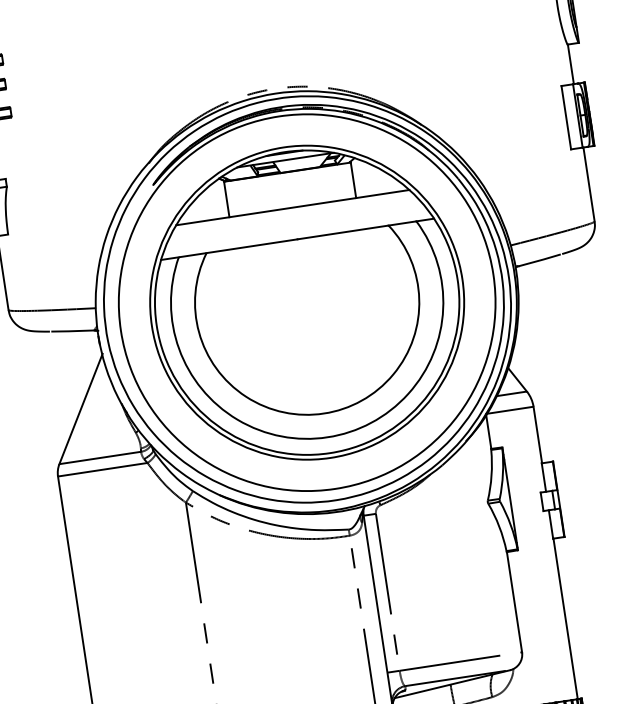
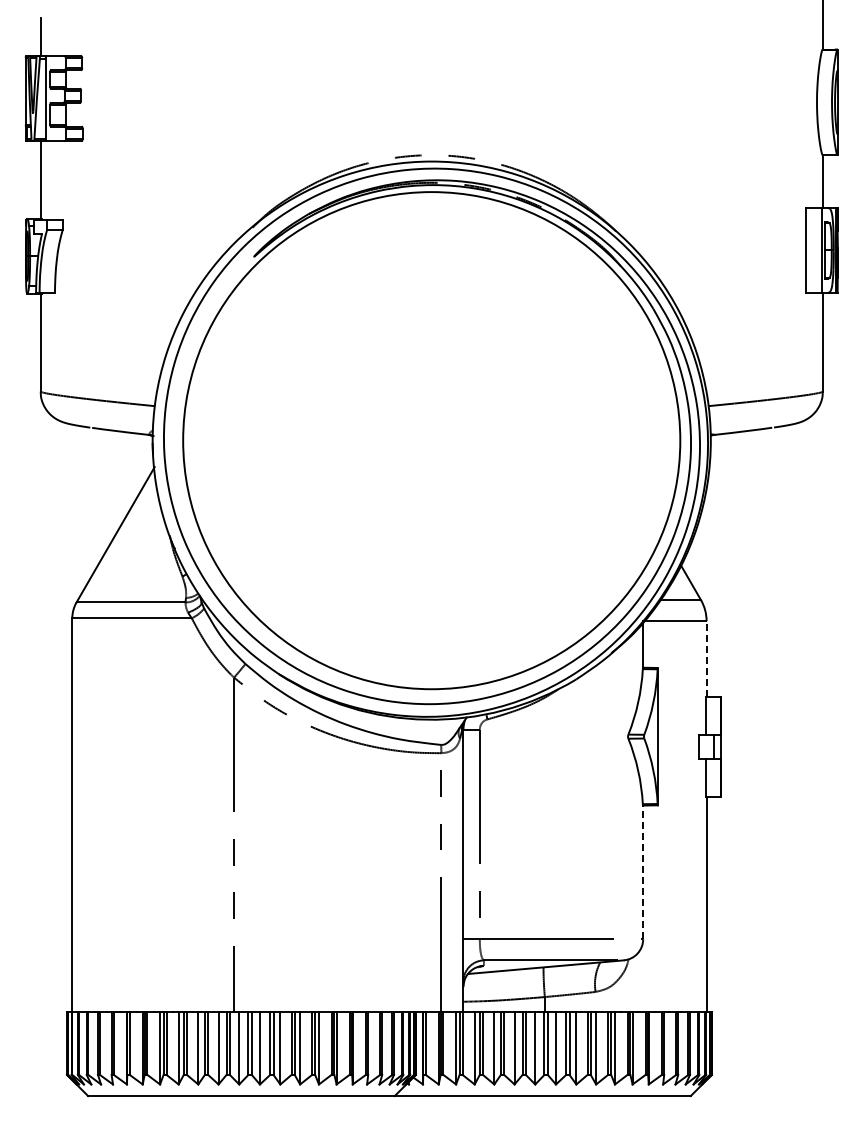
part: (306, 302) -> (431, 440), removed
line: (537, 434) -> (706, 658), solid -> dashed
line: (514, 602) -> (643, 872), solid -> dashed

